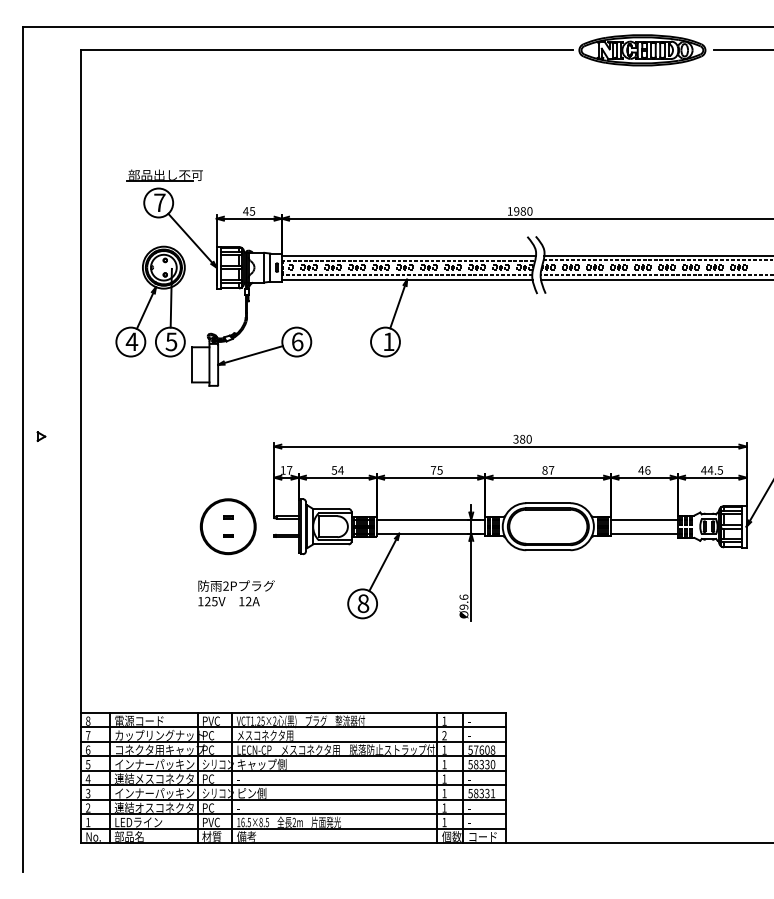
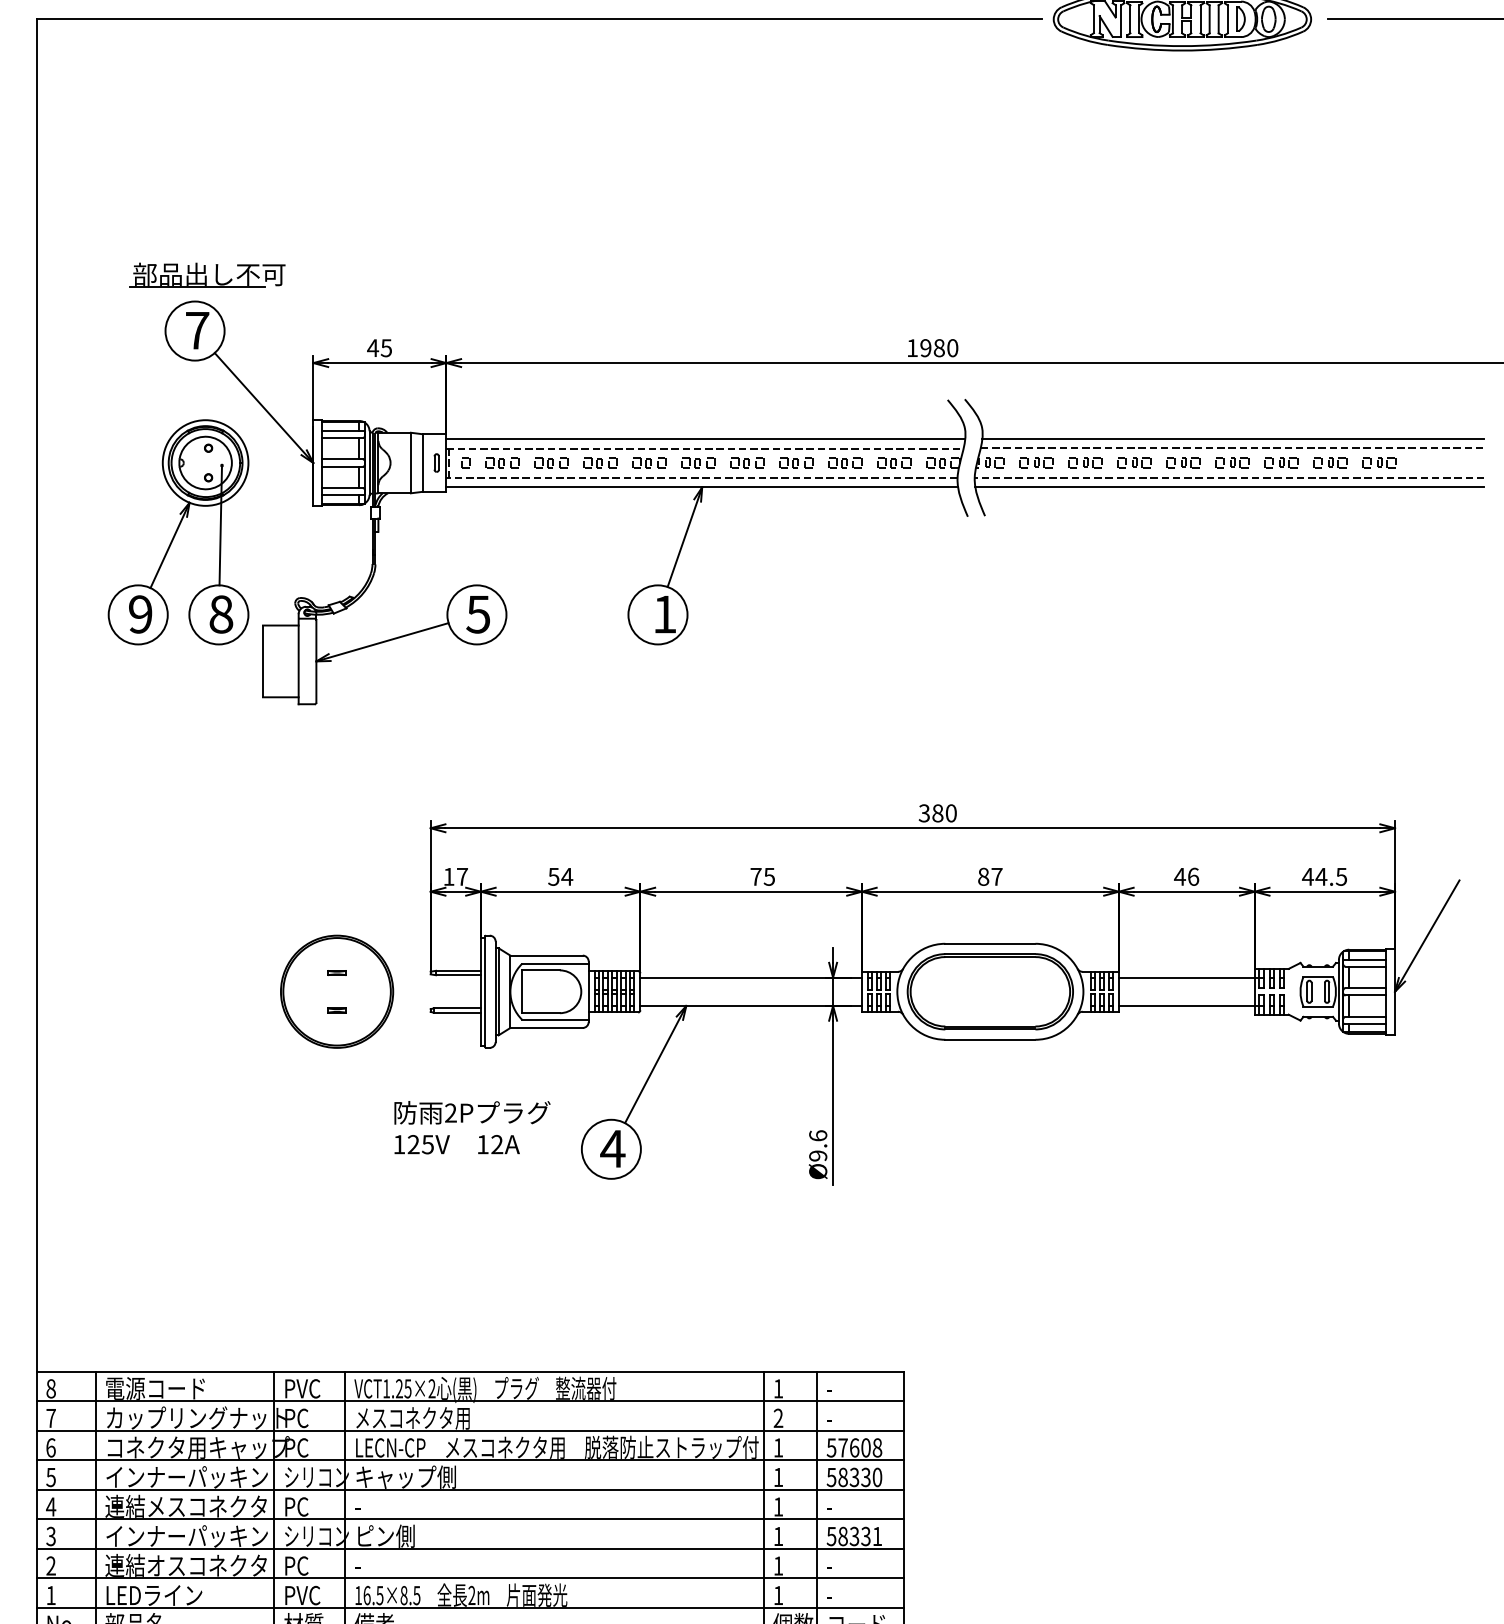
text: (131, 341) -> (139, 613), 4 -> 9
text: (171, 341) -> (221, 613), 5 -> 8
text: (297, 341) -> (478, 613), 6 -> 5
text: (236, 593) -> (472, 1128), moved
text: (363, 603) -> (613, 1148), 8 -> 4

